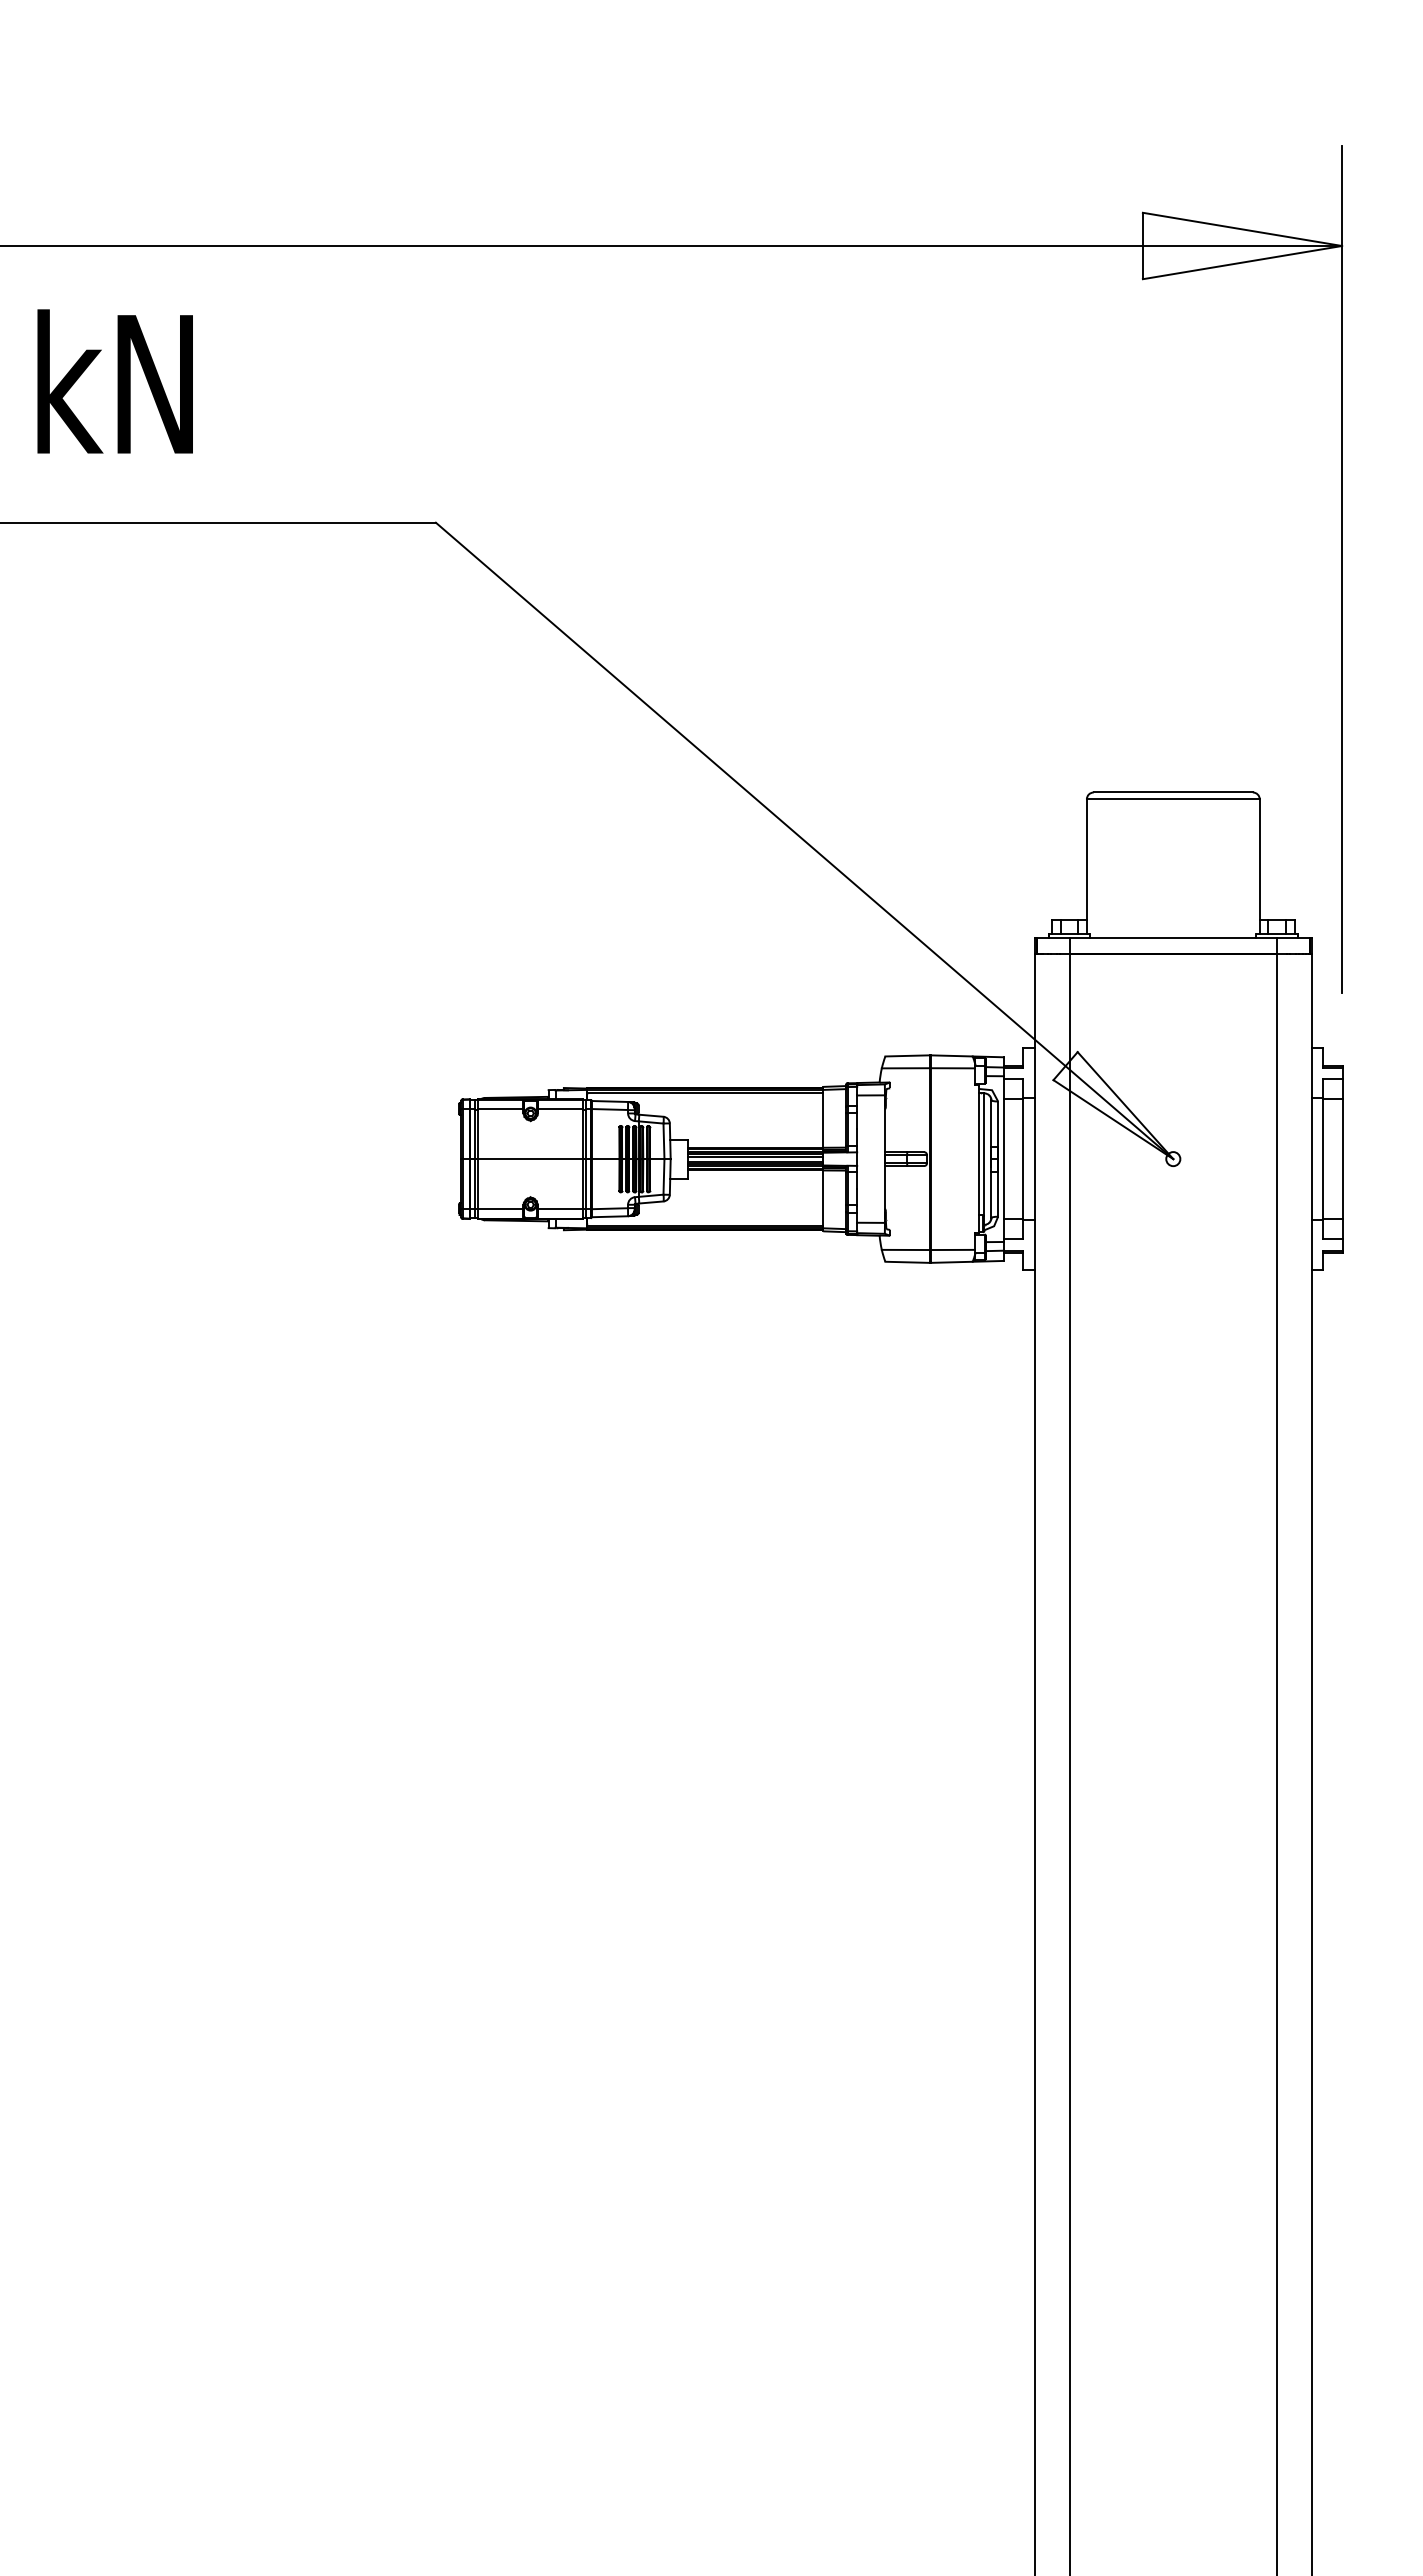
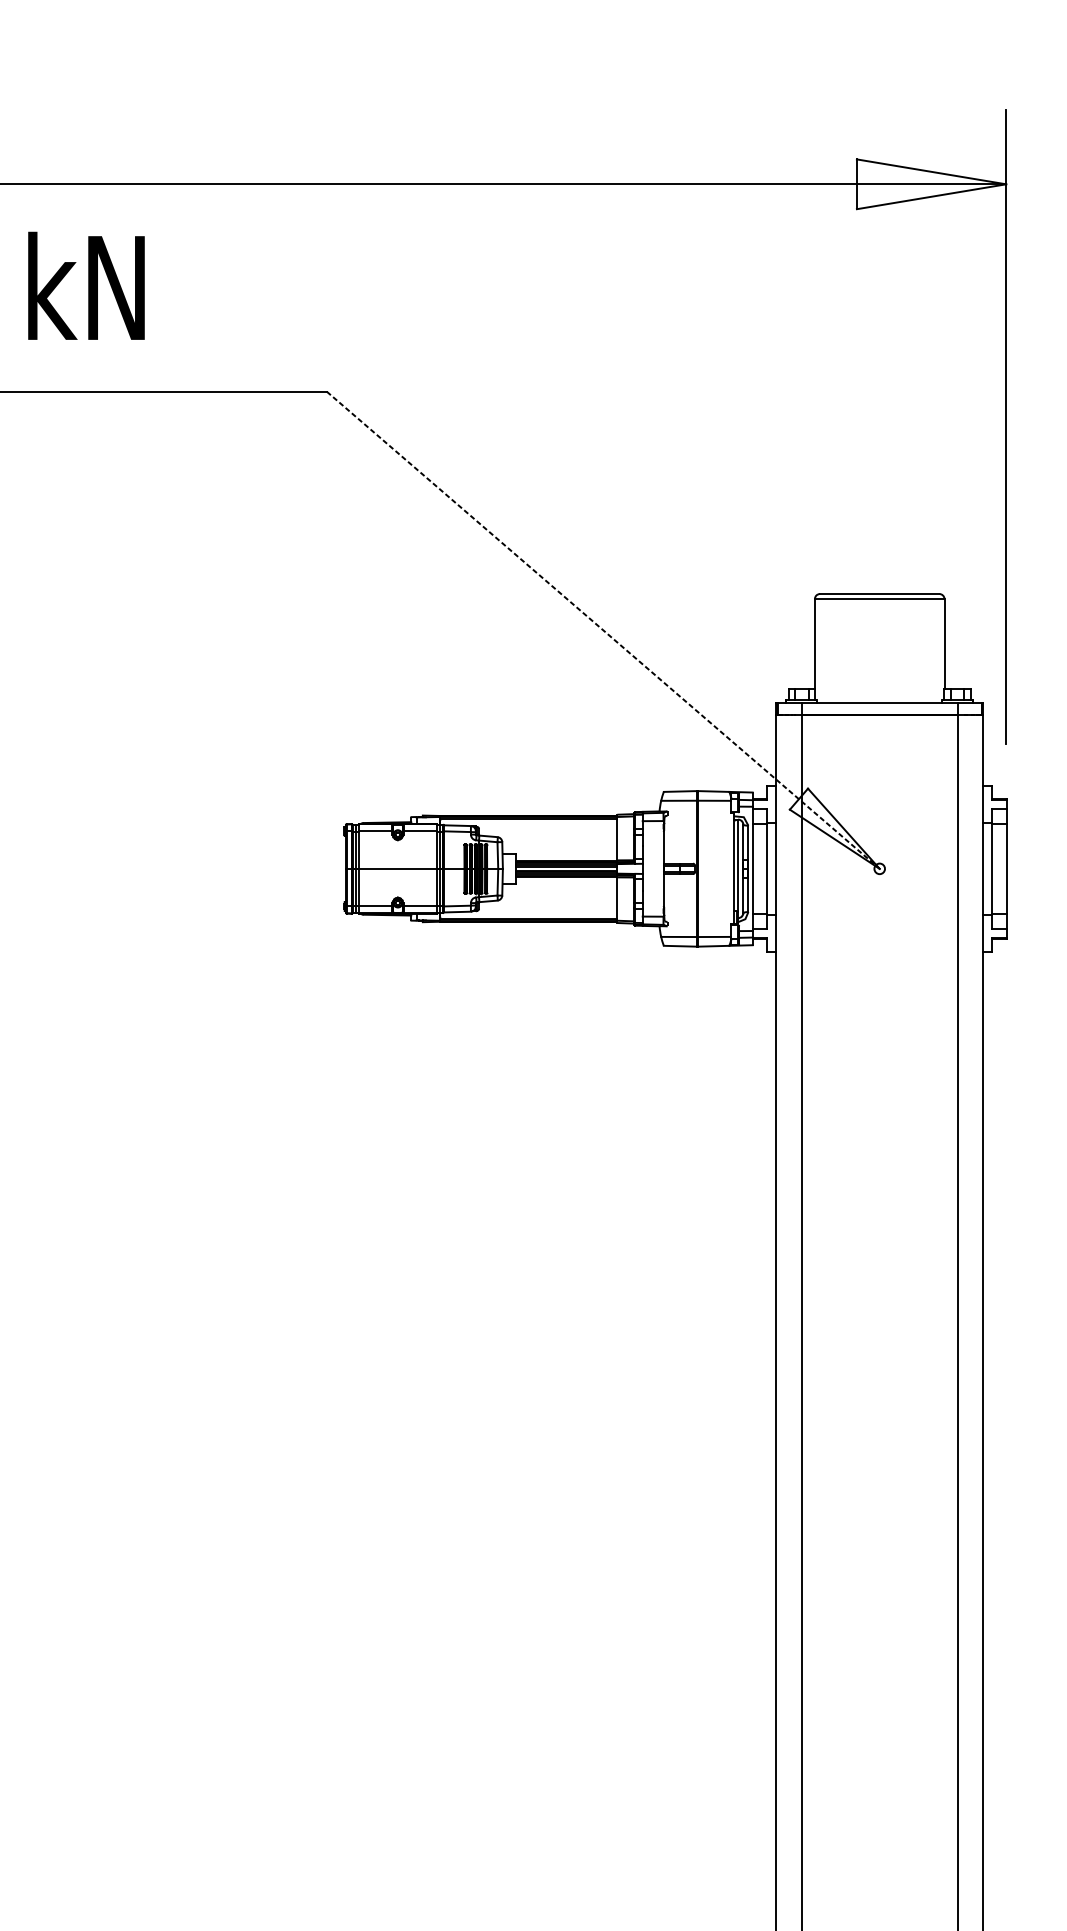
line: (804, 841) -> (603, 630), solid -> dashed

